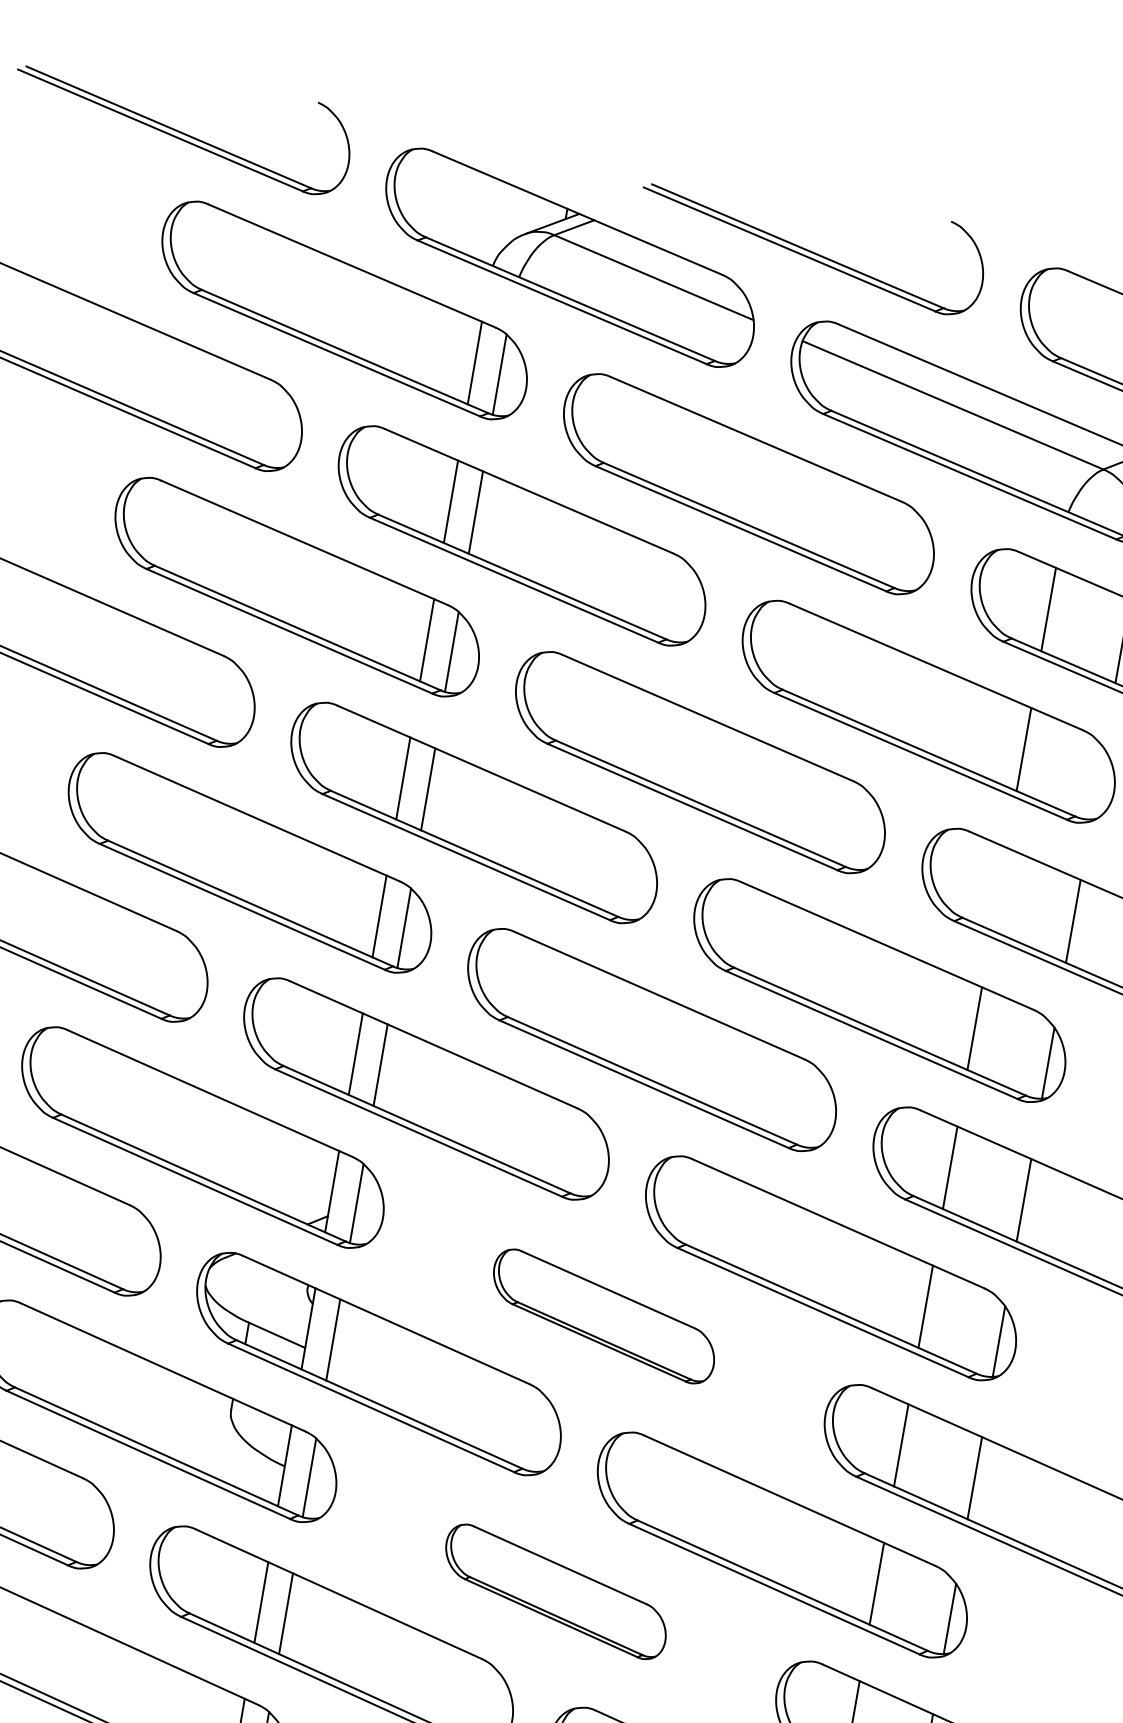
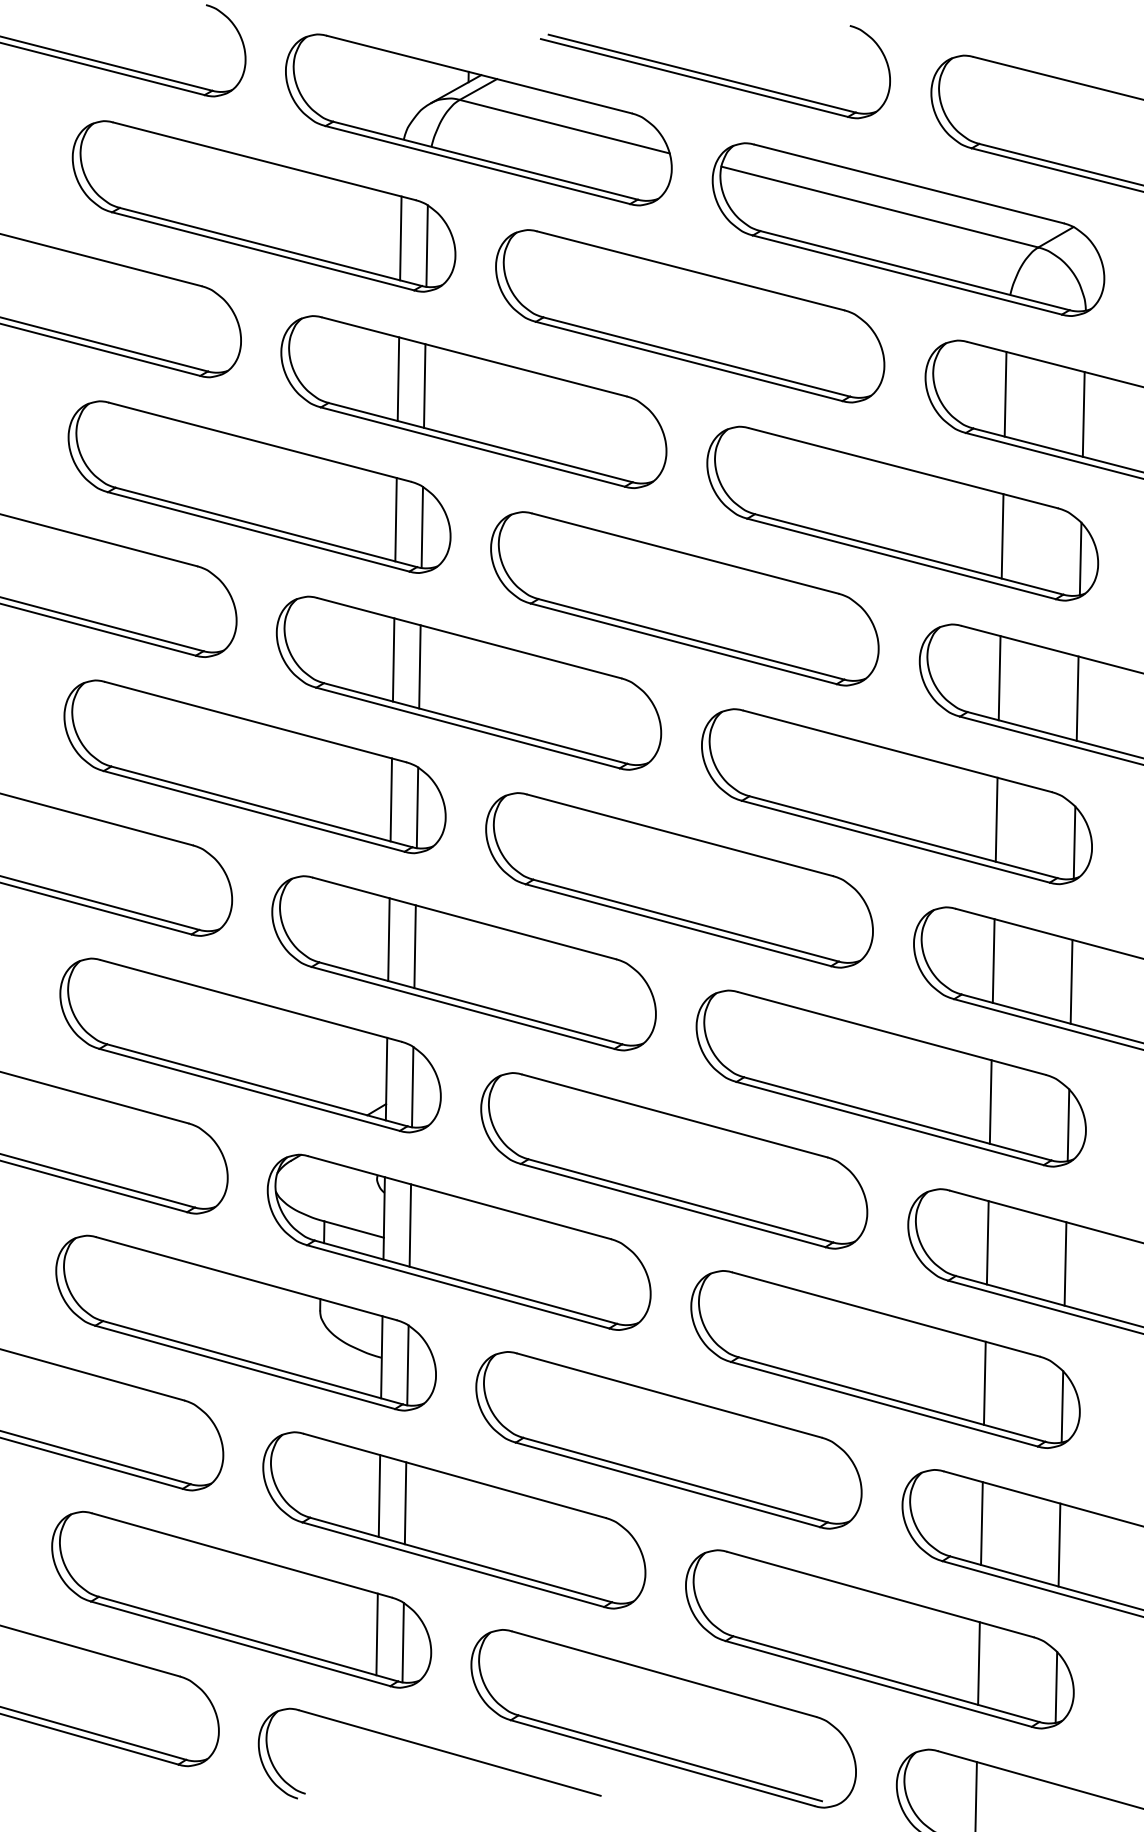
line: (1097, 783) -> (1080, 558), added
line: (999, 889) -> (999, 678), added
part: (604, 1316) -> (674, 1160), size x1.67
part: (555, 1591) -> (668, 1440), size x1.67

